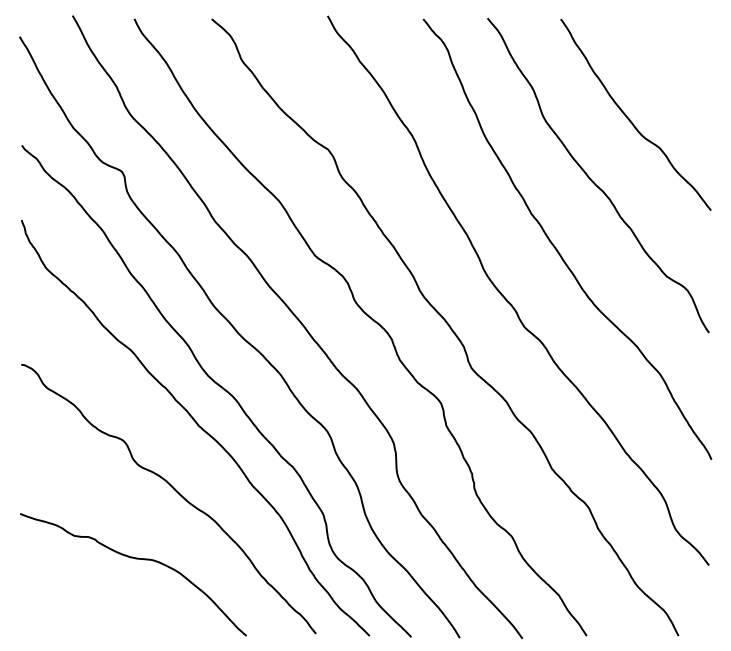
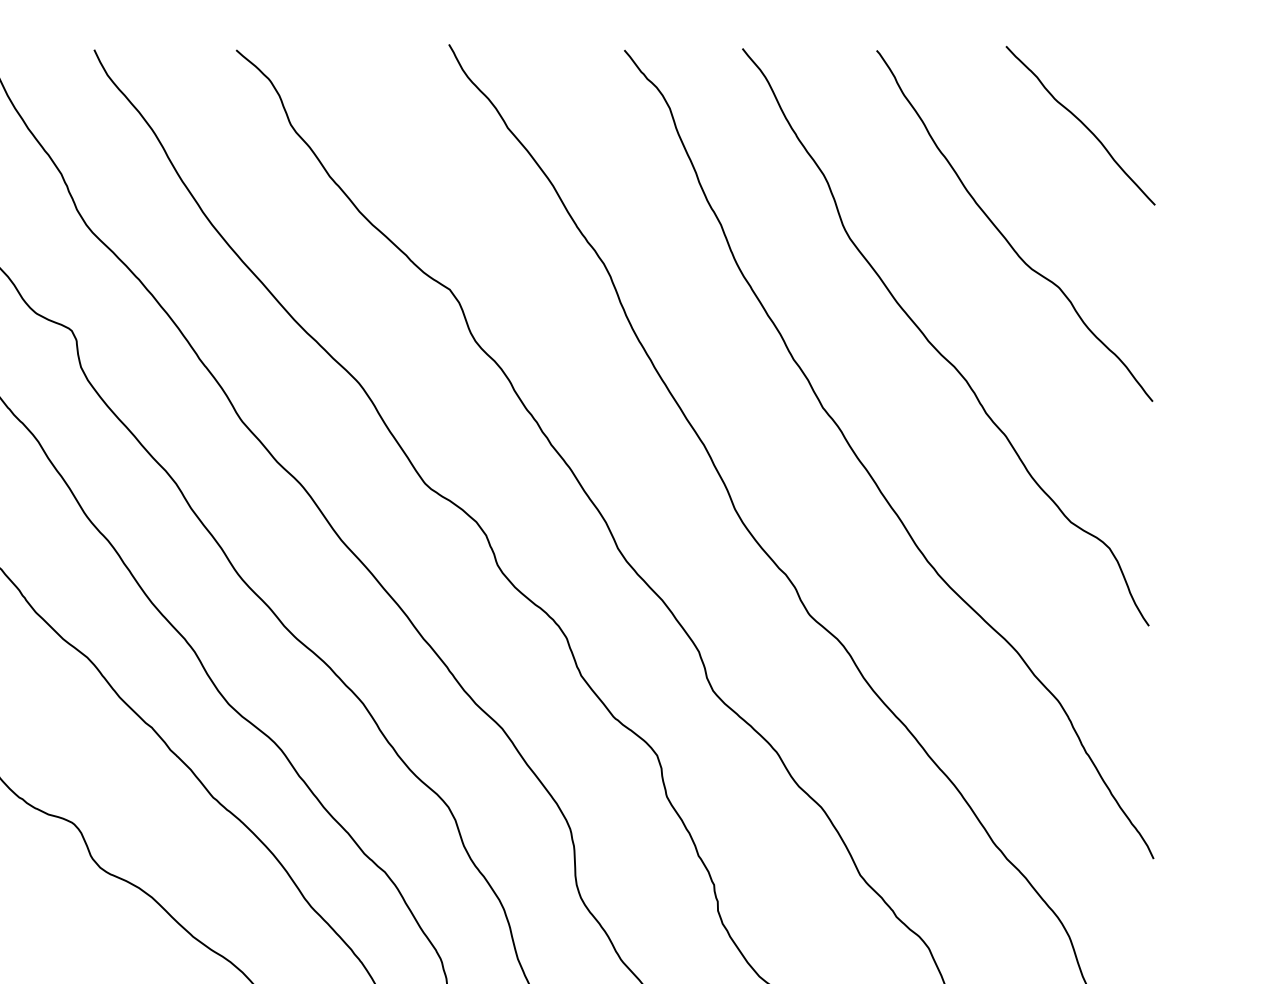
curve: (671, 58) -> (1080, 122), added

